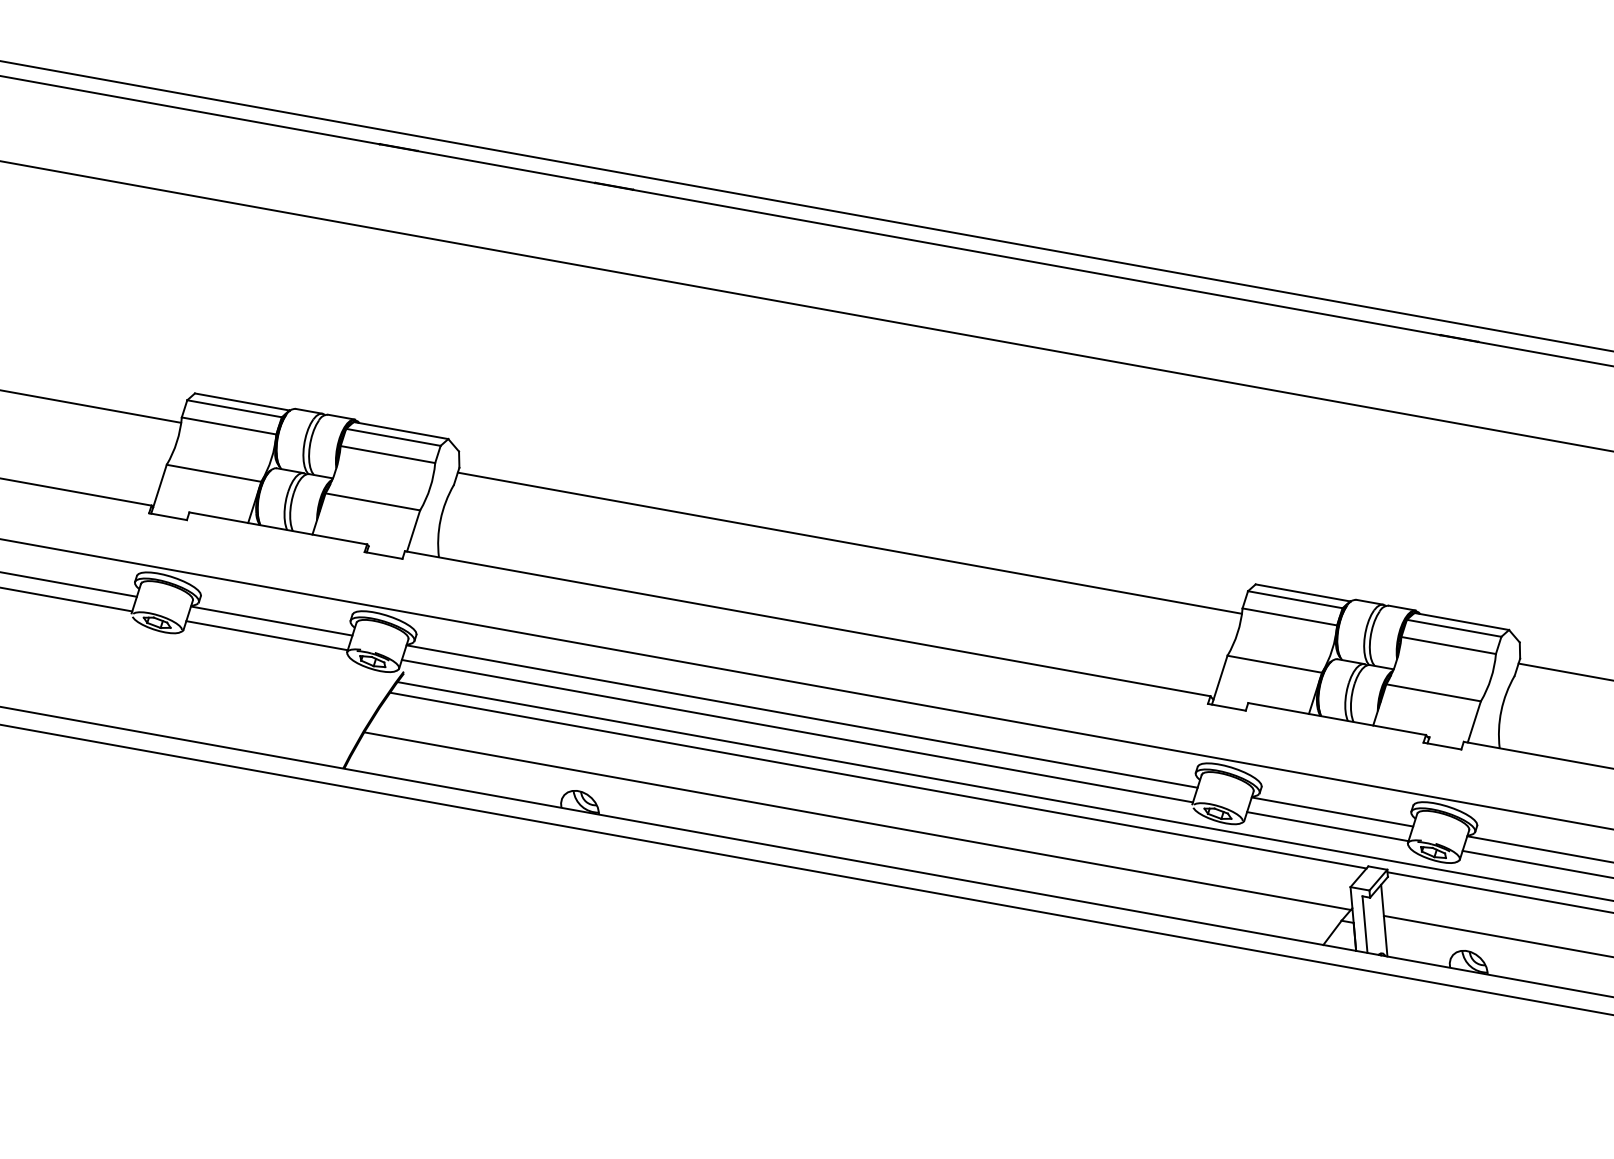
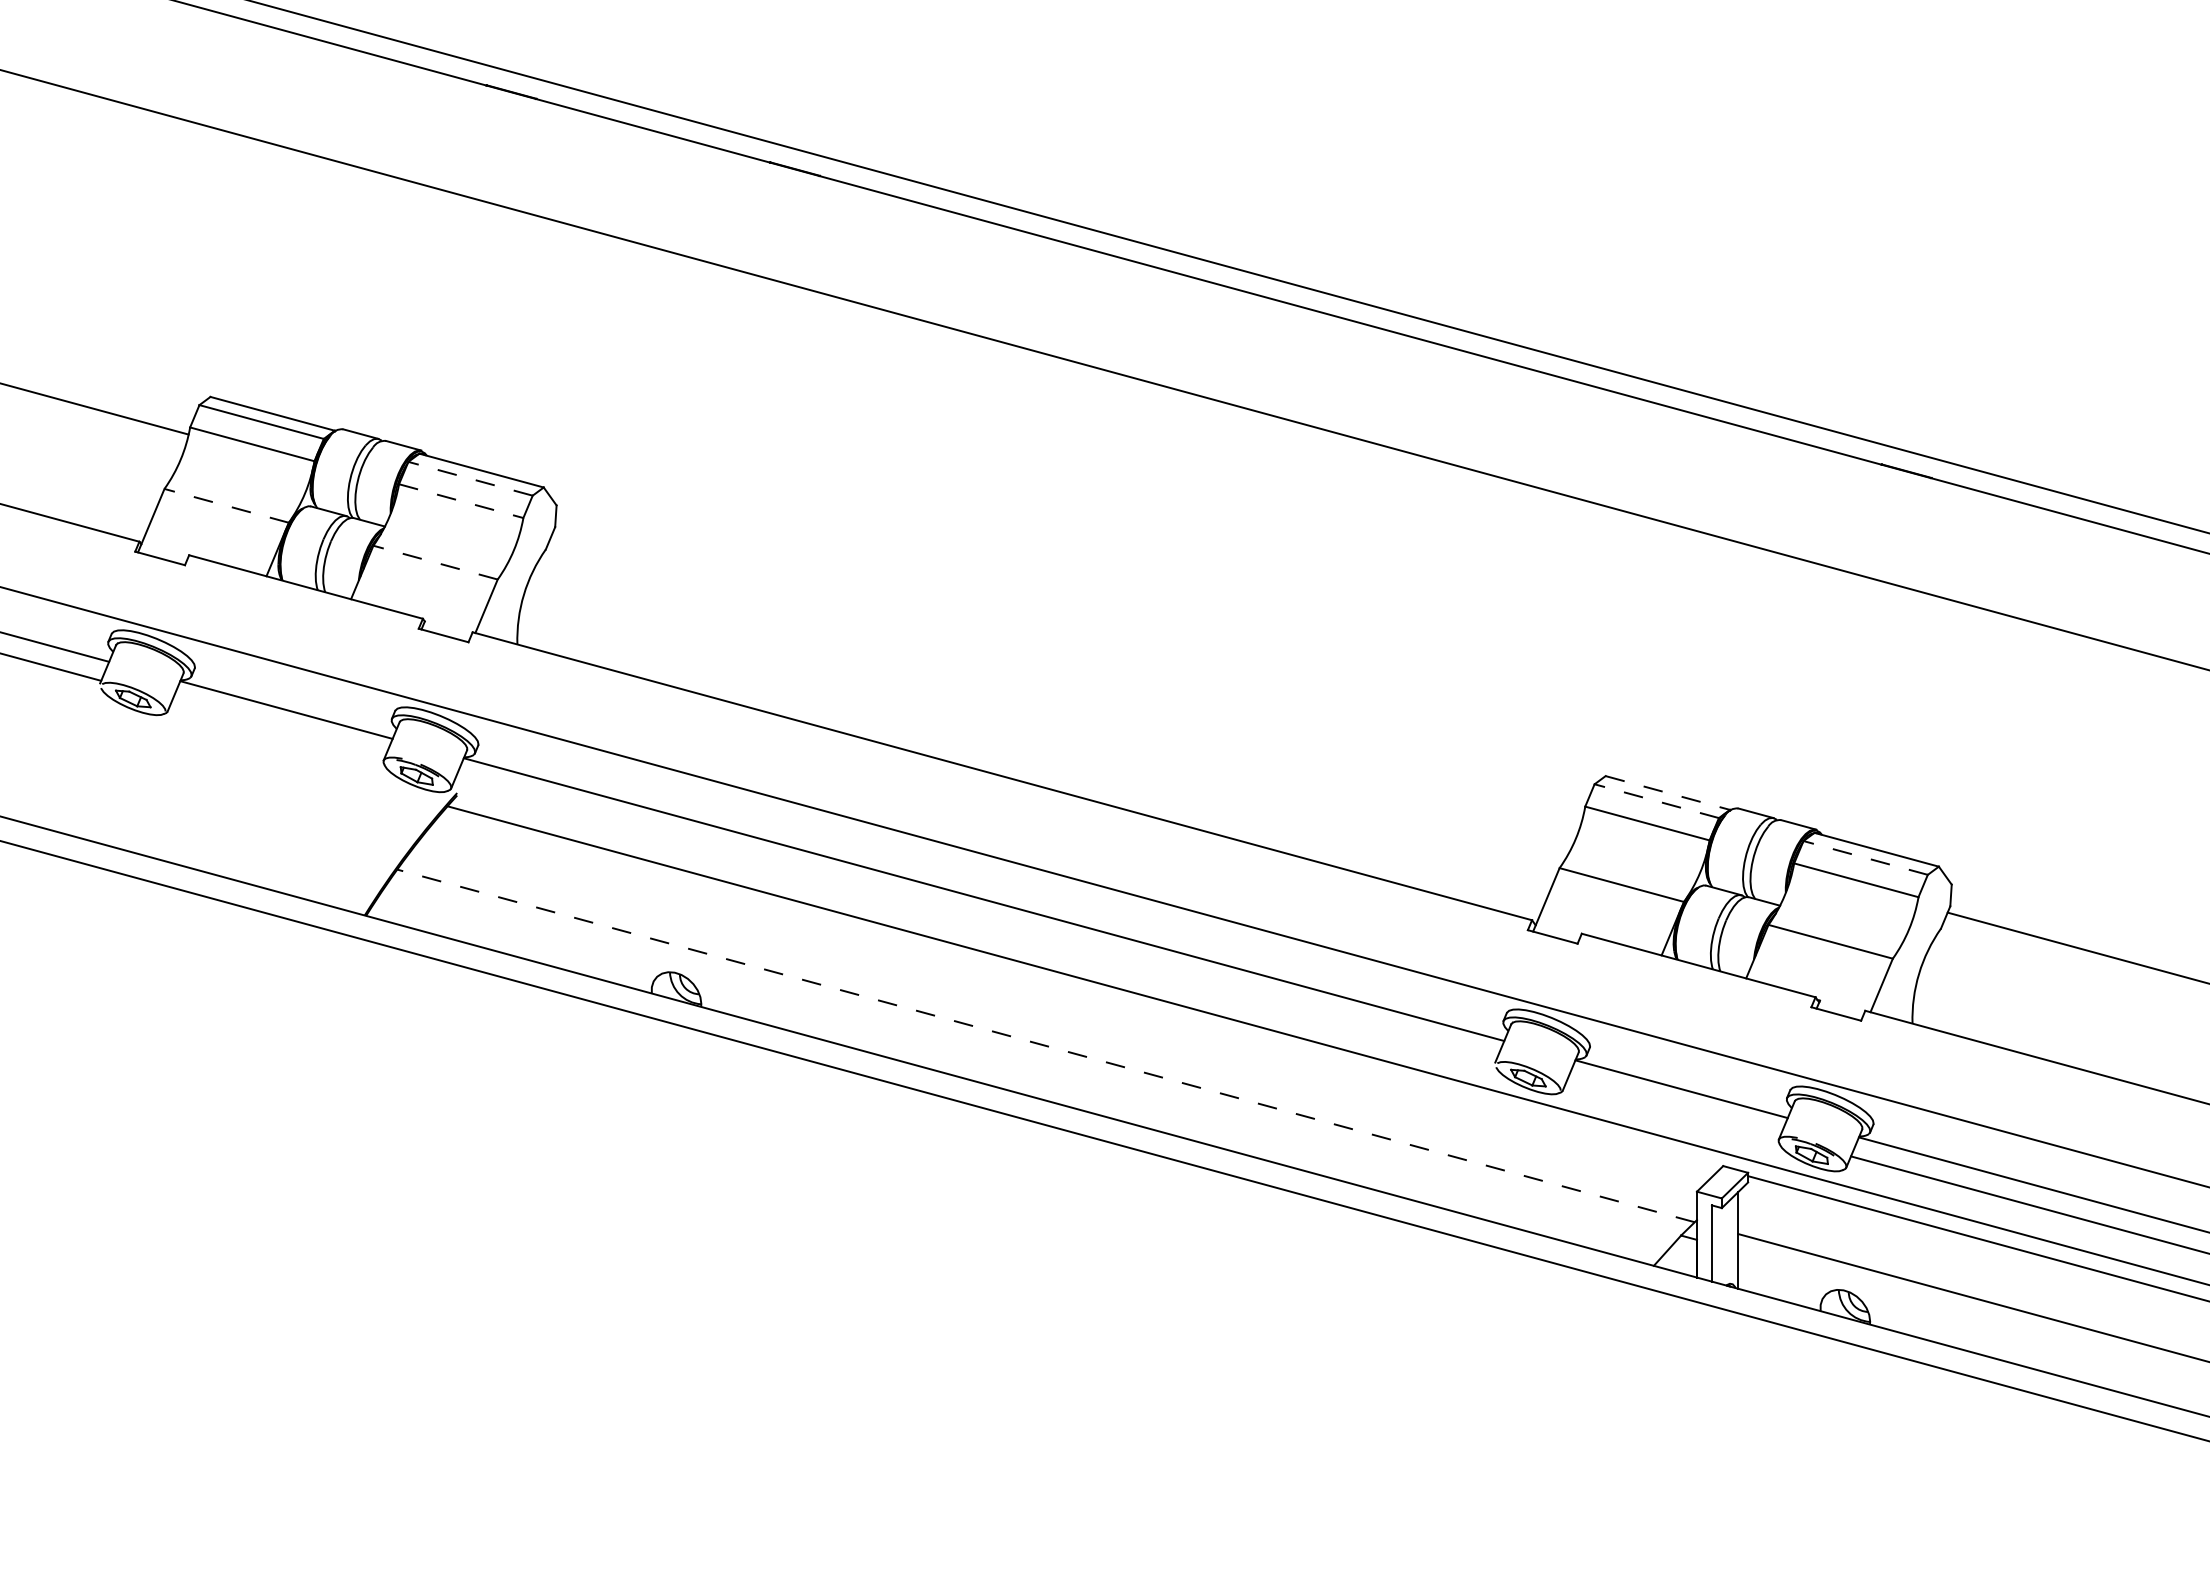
line: (393, 437) -> (470, 478), solid -> dashed
line: (388, 454) -> (461, 501), solid -> dashed
line: (213, 473) -> (226, 505), solid -> dashed
line: (372, 501) -> (435, 562), solid -> dashed
line: (849, 543) -> (1067, 673), removed
line: (1303, 593) -> (1668, 793), solid -> dashed
line: (1295, 599) -> (1656, 801), solid -> dashed
line: (1453, 627) -> (1865, 857), solid -> dashed
line: (267, 635) -> (278, 728), removed
line: (796, 731) -> (975, 918), removed
line: (877, 780) -> (1077, 993), removed
line: (857, 820) -> (1045, 1045), solid -> dashed
line: (1327, 826) -> (1673, 1108), removed

